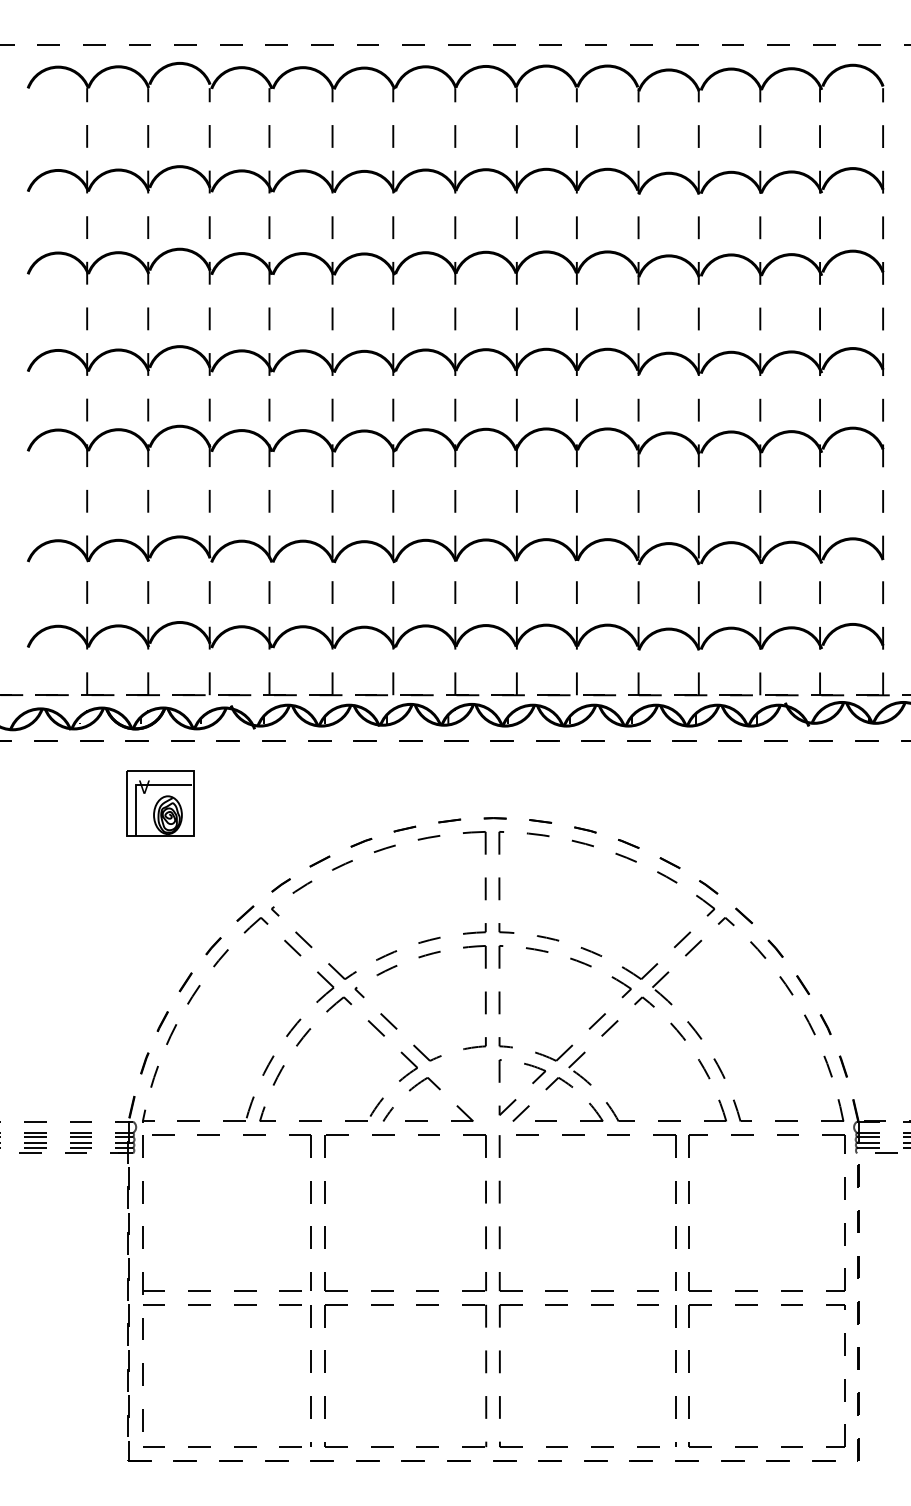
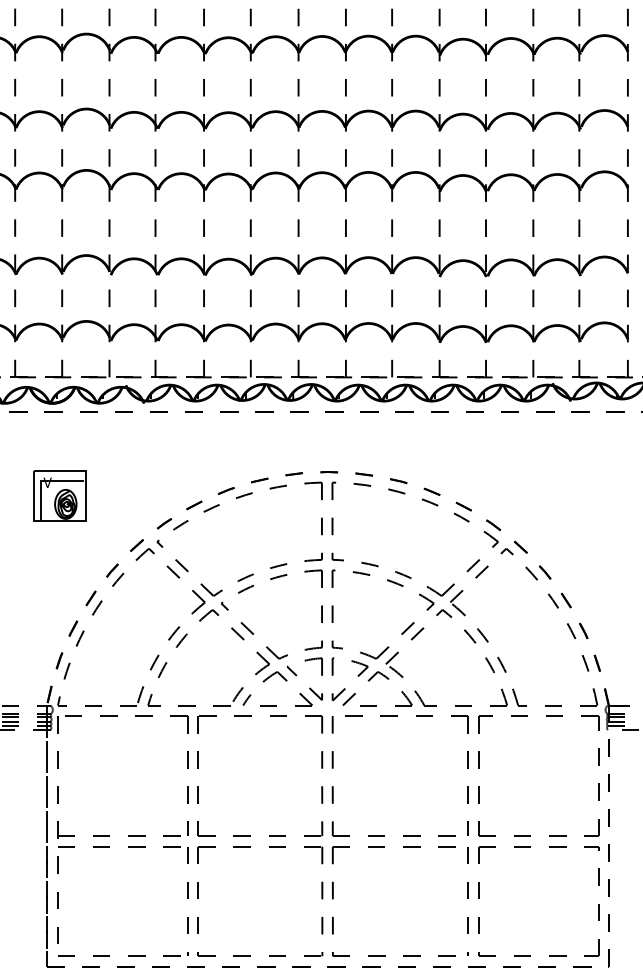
part: (160, 803) -> (60, 495), moved
part: (453, 1082) -> (297, 675), added

